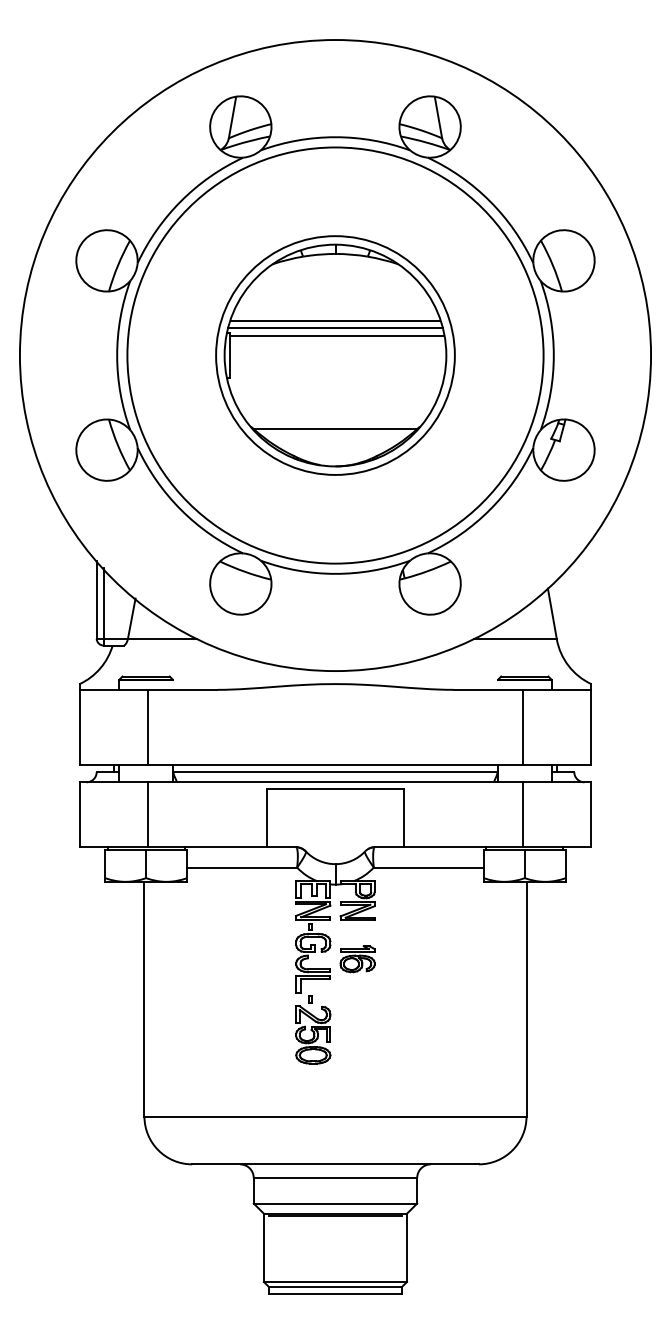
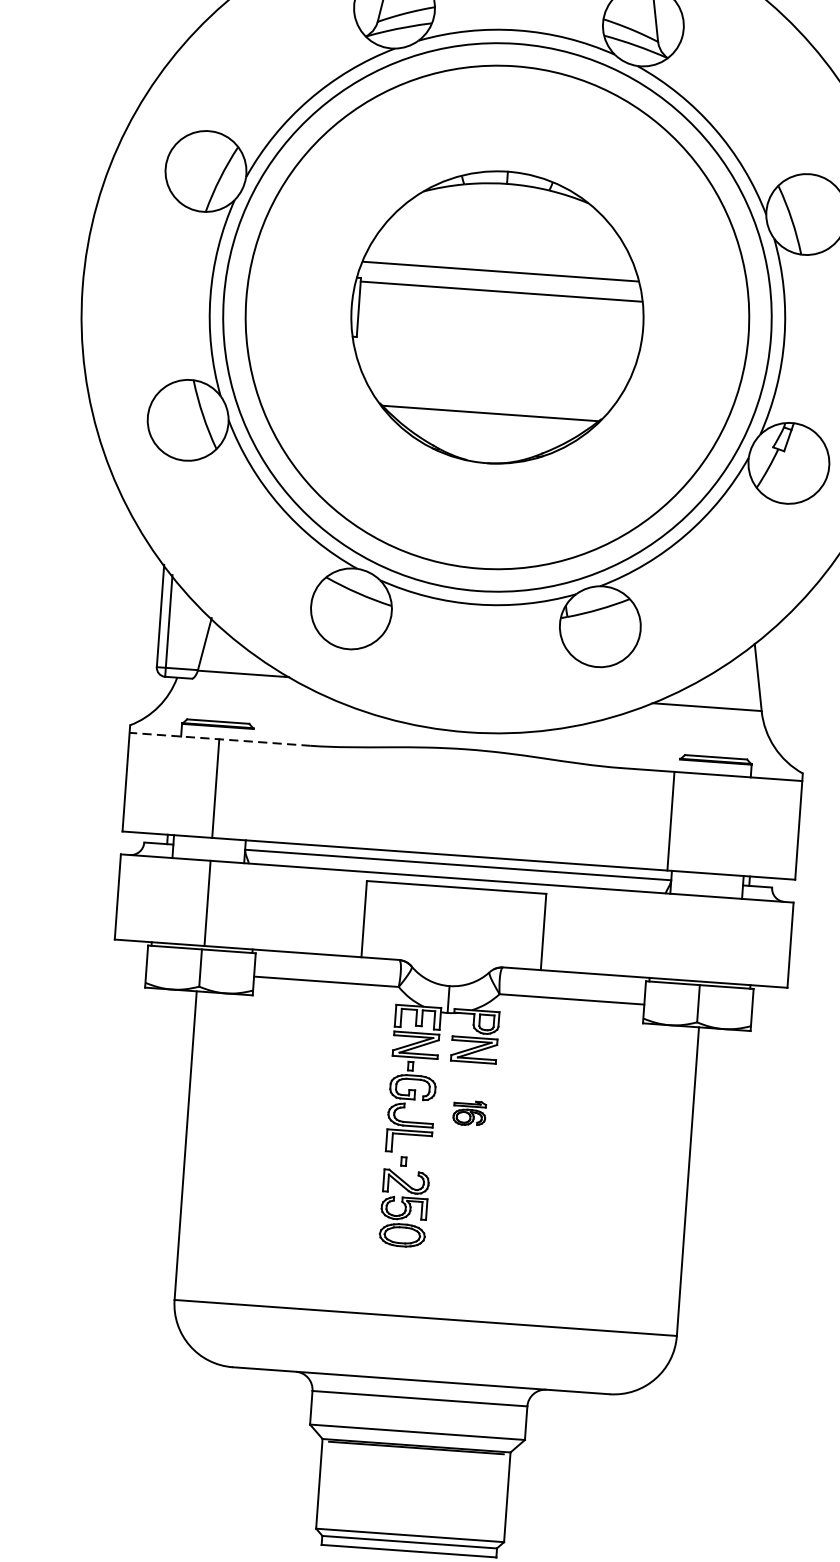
line: (335, 328) -> (500, 281), removed
circle: (335, 355) -> (497, 317), size x1.6
line: (148, 689) -> (220, 738), solid -> dashed
line: (523, 726) -> (671, 820), moved
line: (523, 814) -> (701, 938), removed
part: (357, 959) -> (469, 1113), size x0.7

